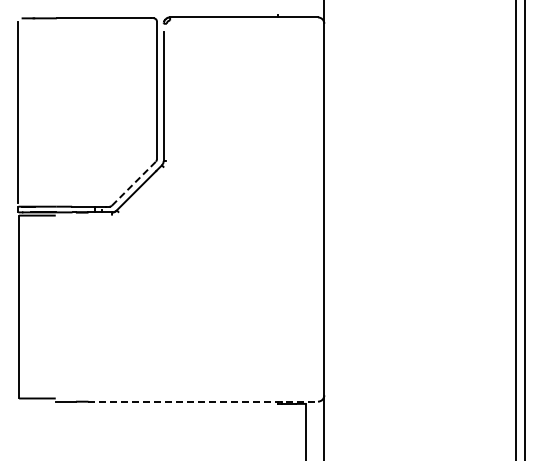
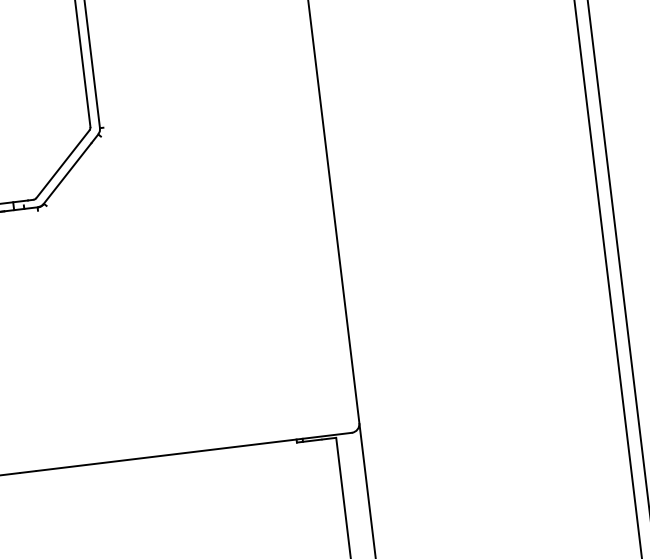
line: (134, 183) -> (63, 163), dashed -> solid
line: (203, 401) -> (194, 451), dashed -> solid

